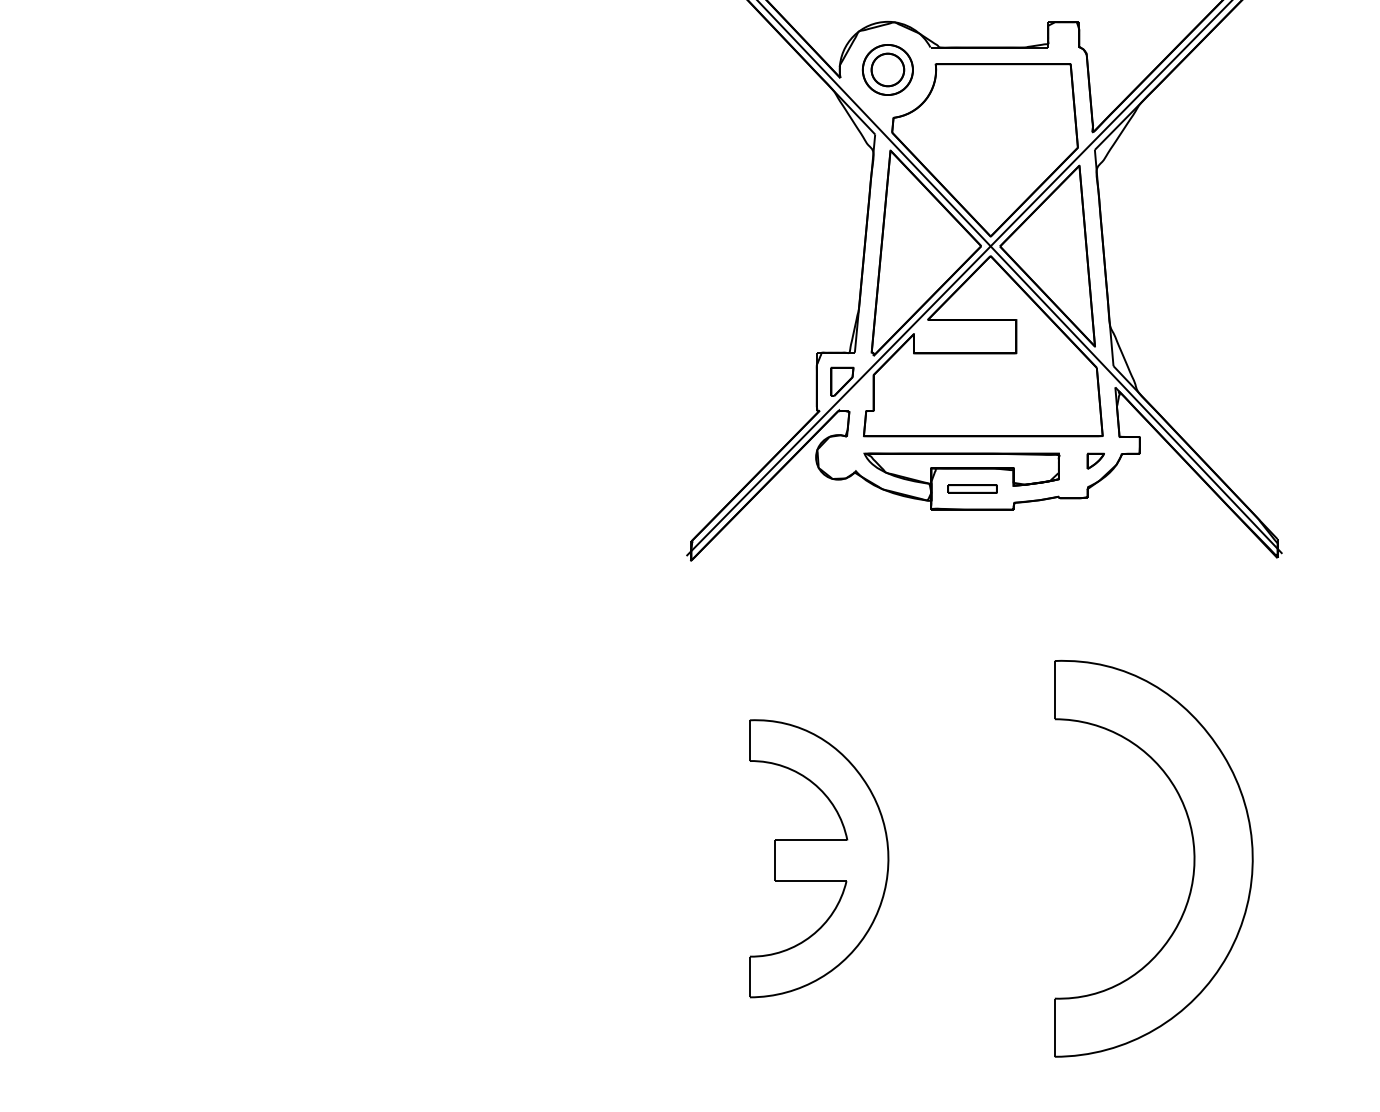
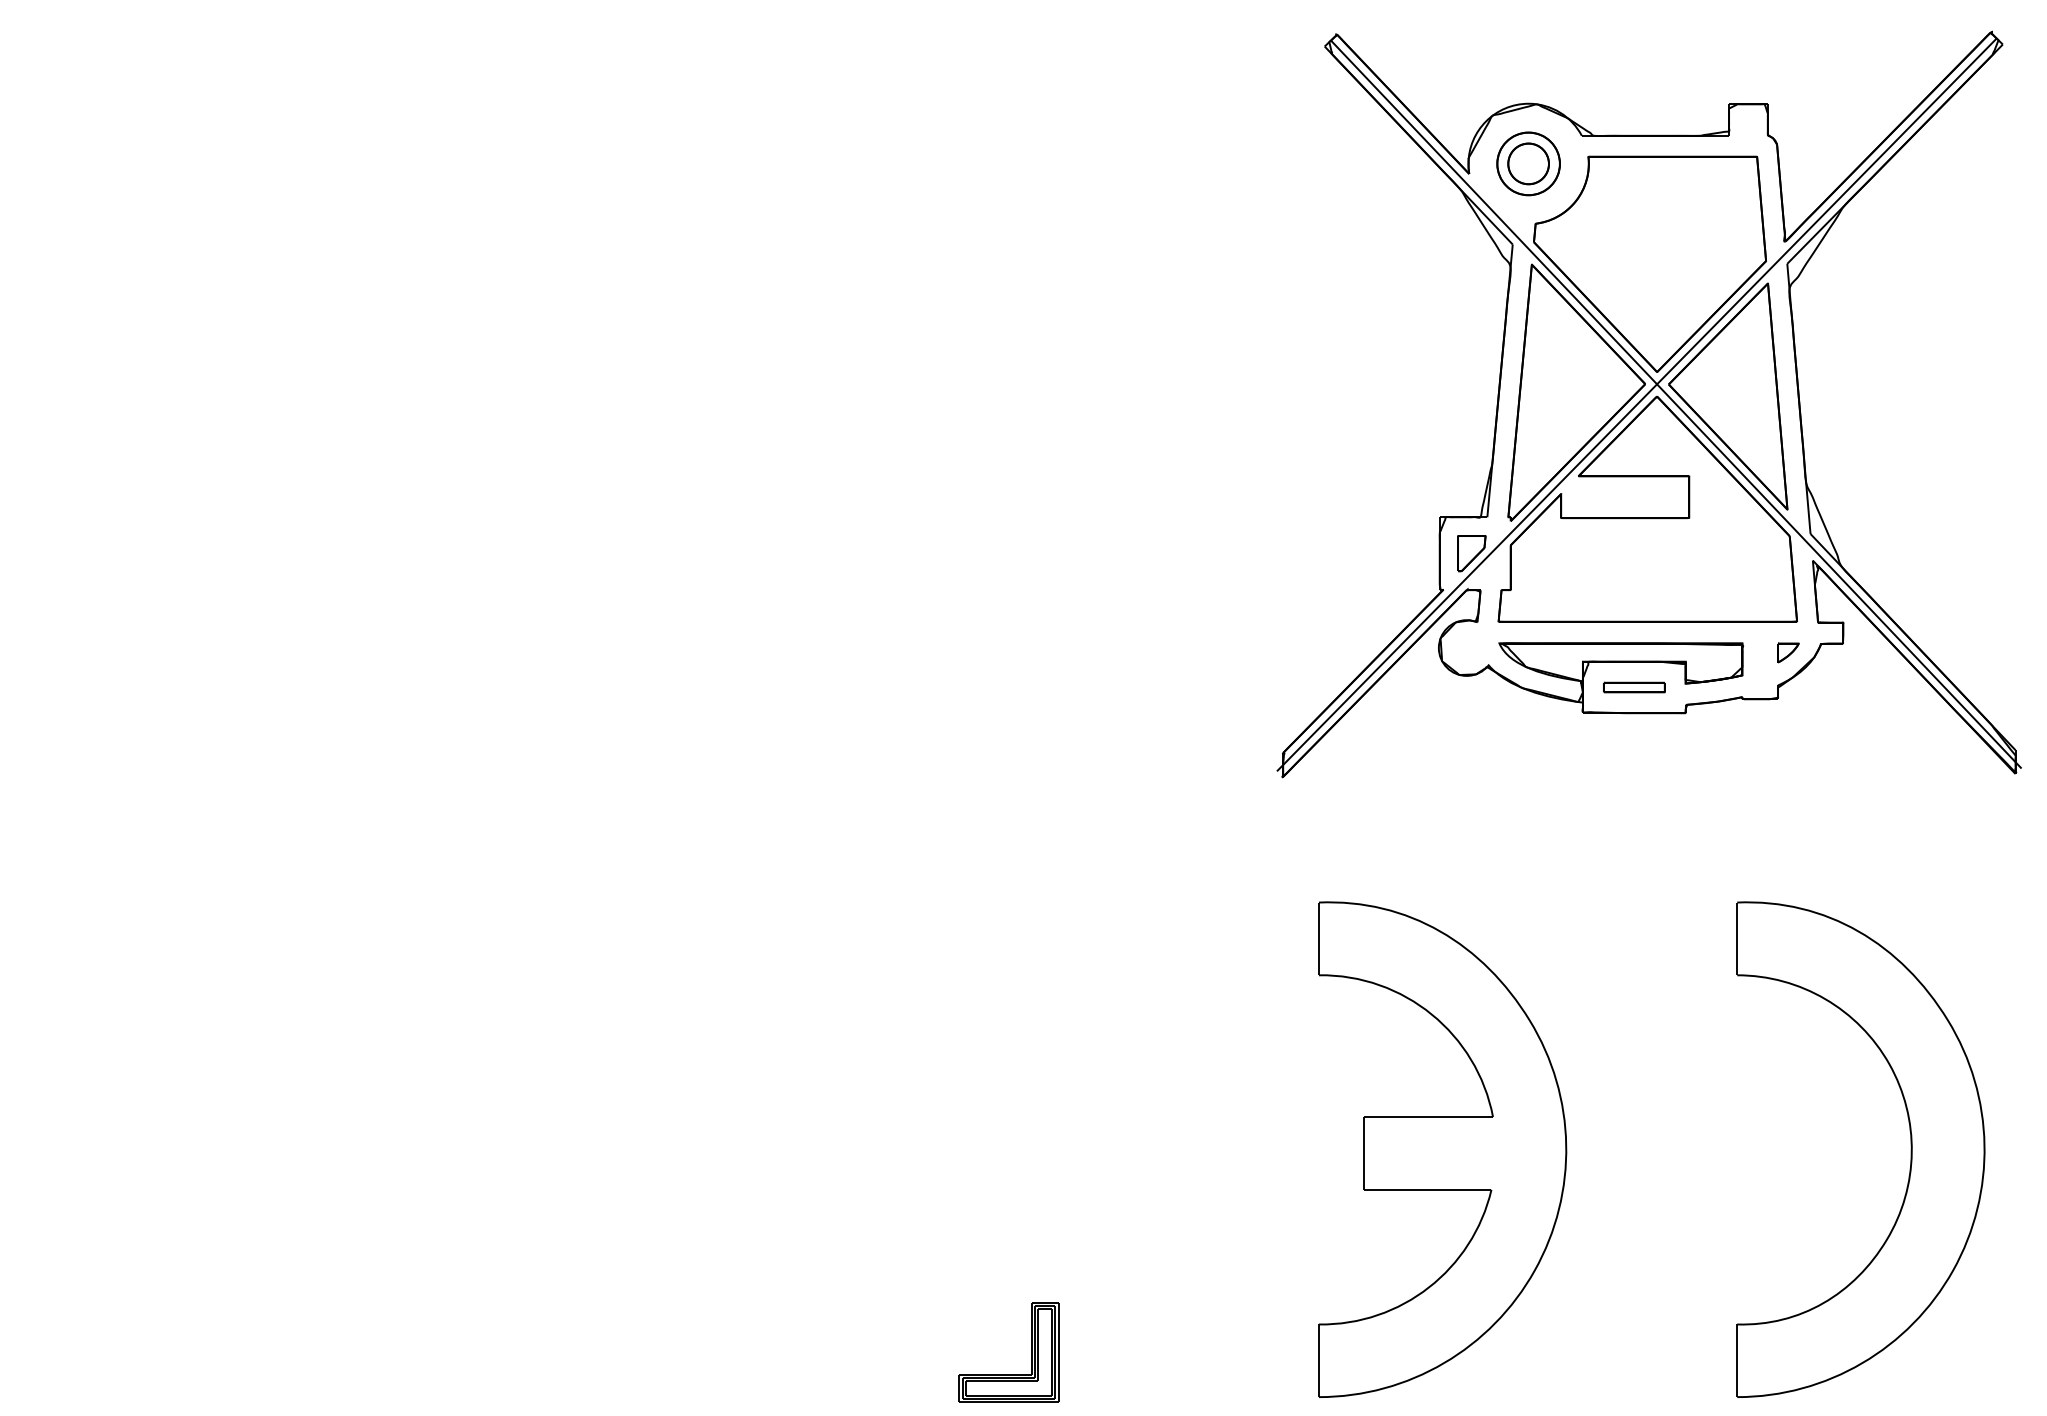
part: (818, 858) -> (1442, 1149), size x1.43
part: (471, 1038) -> (1008, 1374), added

